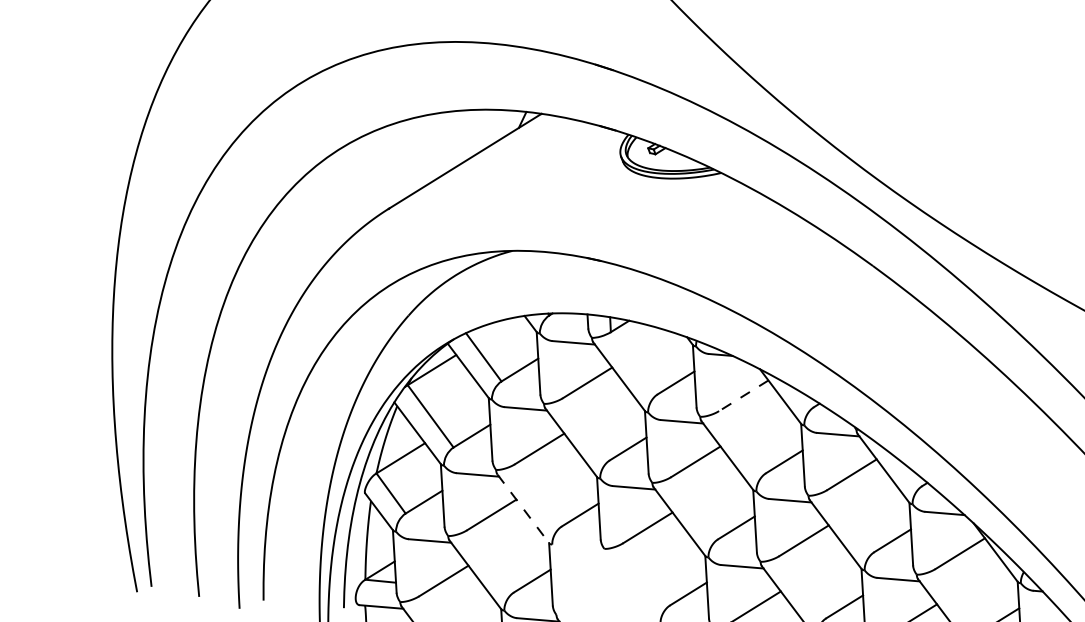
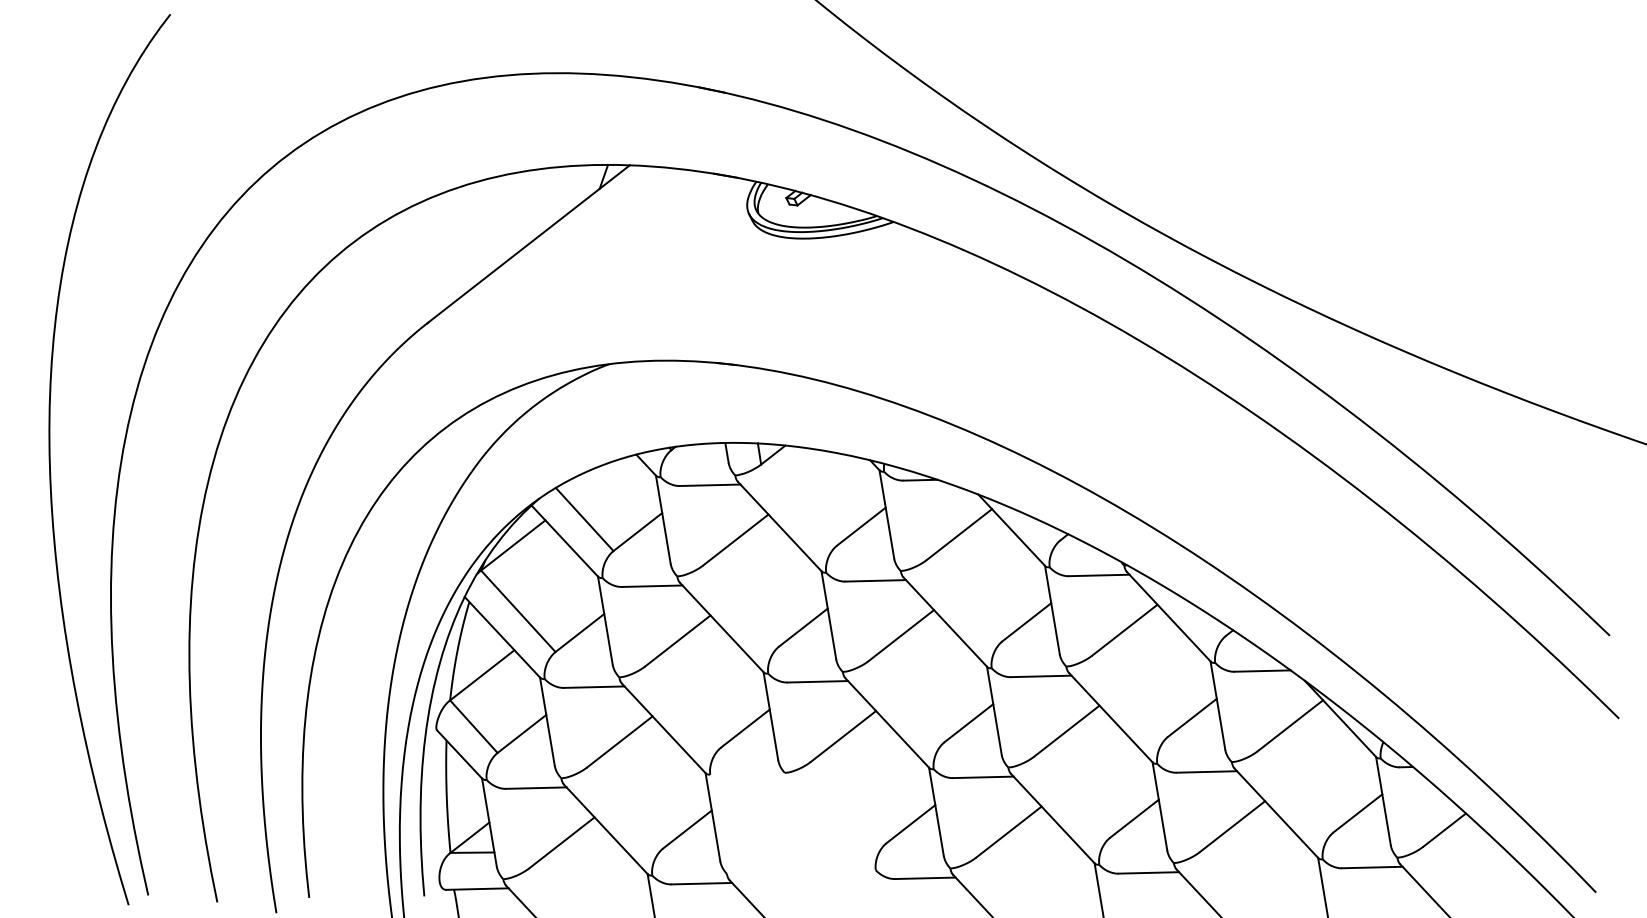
line: (743, 395) -> (958, 534), dashed -> solid
line: (523, 509) -> (664, 729), dashed -> solid

